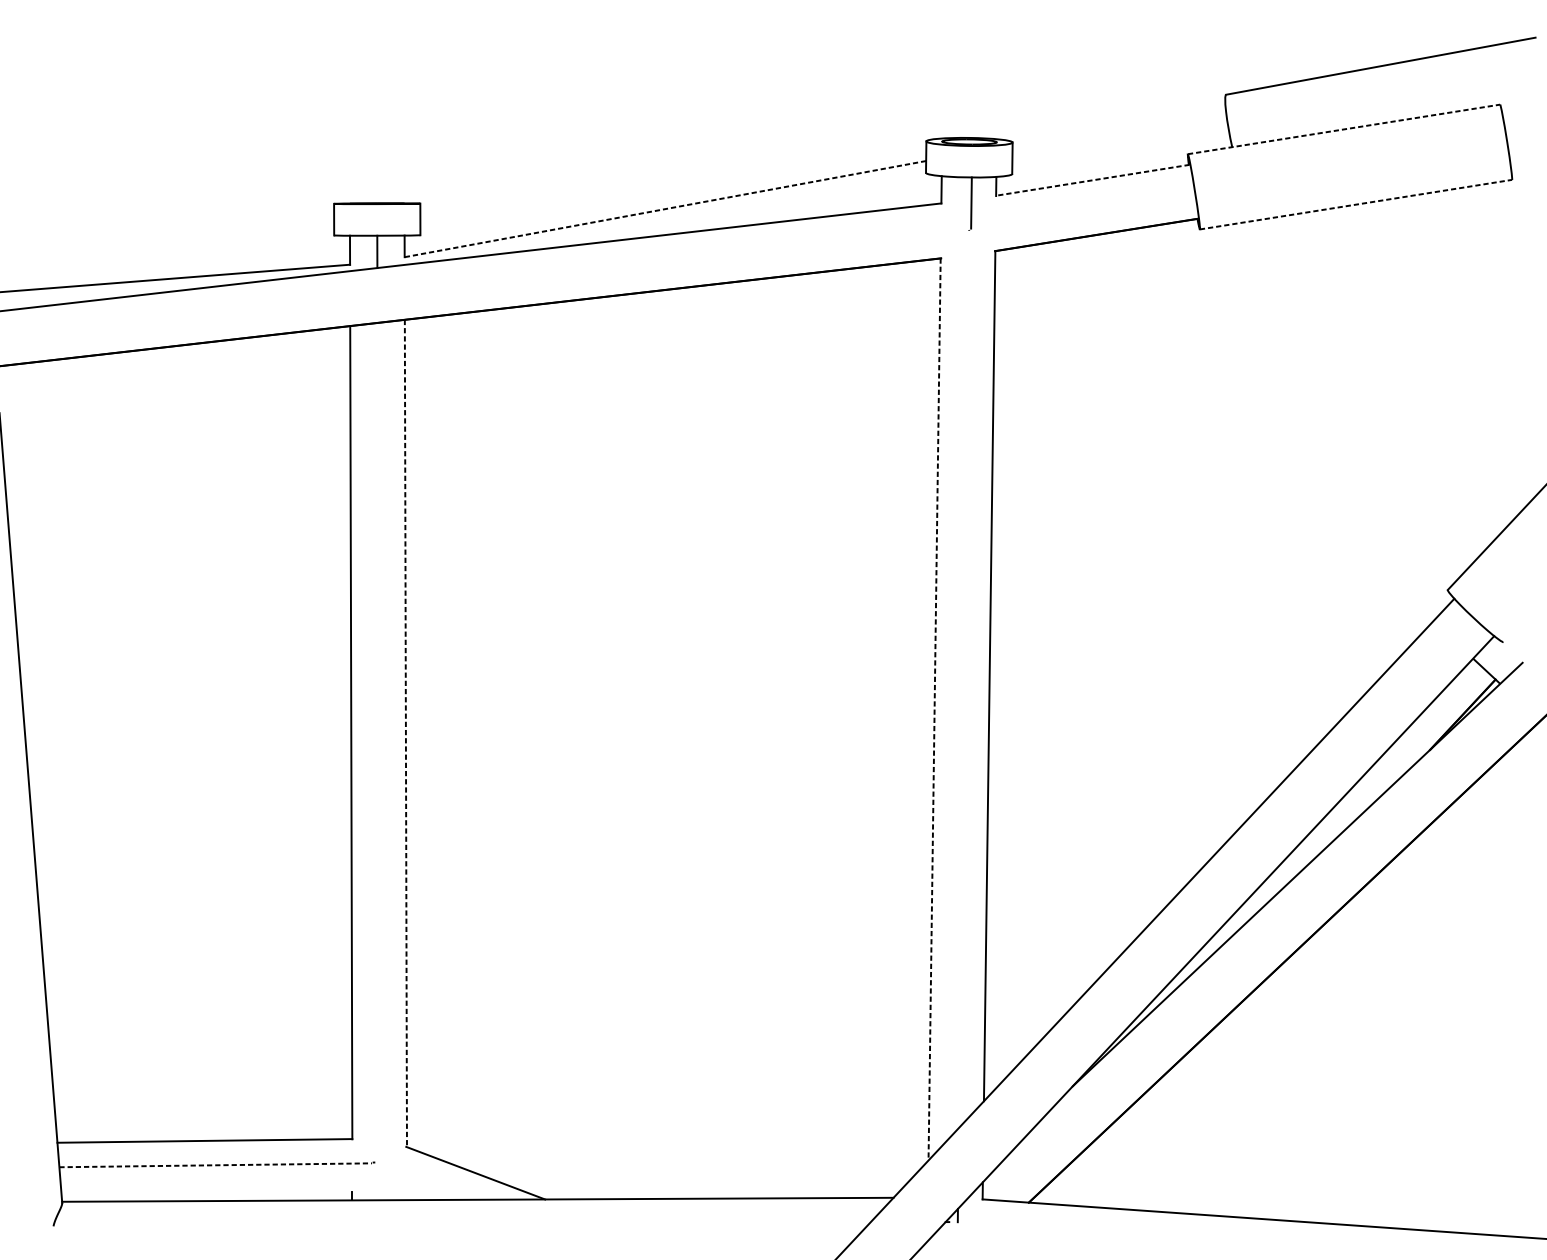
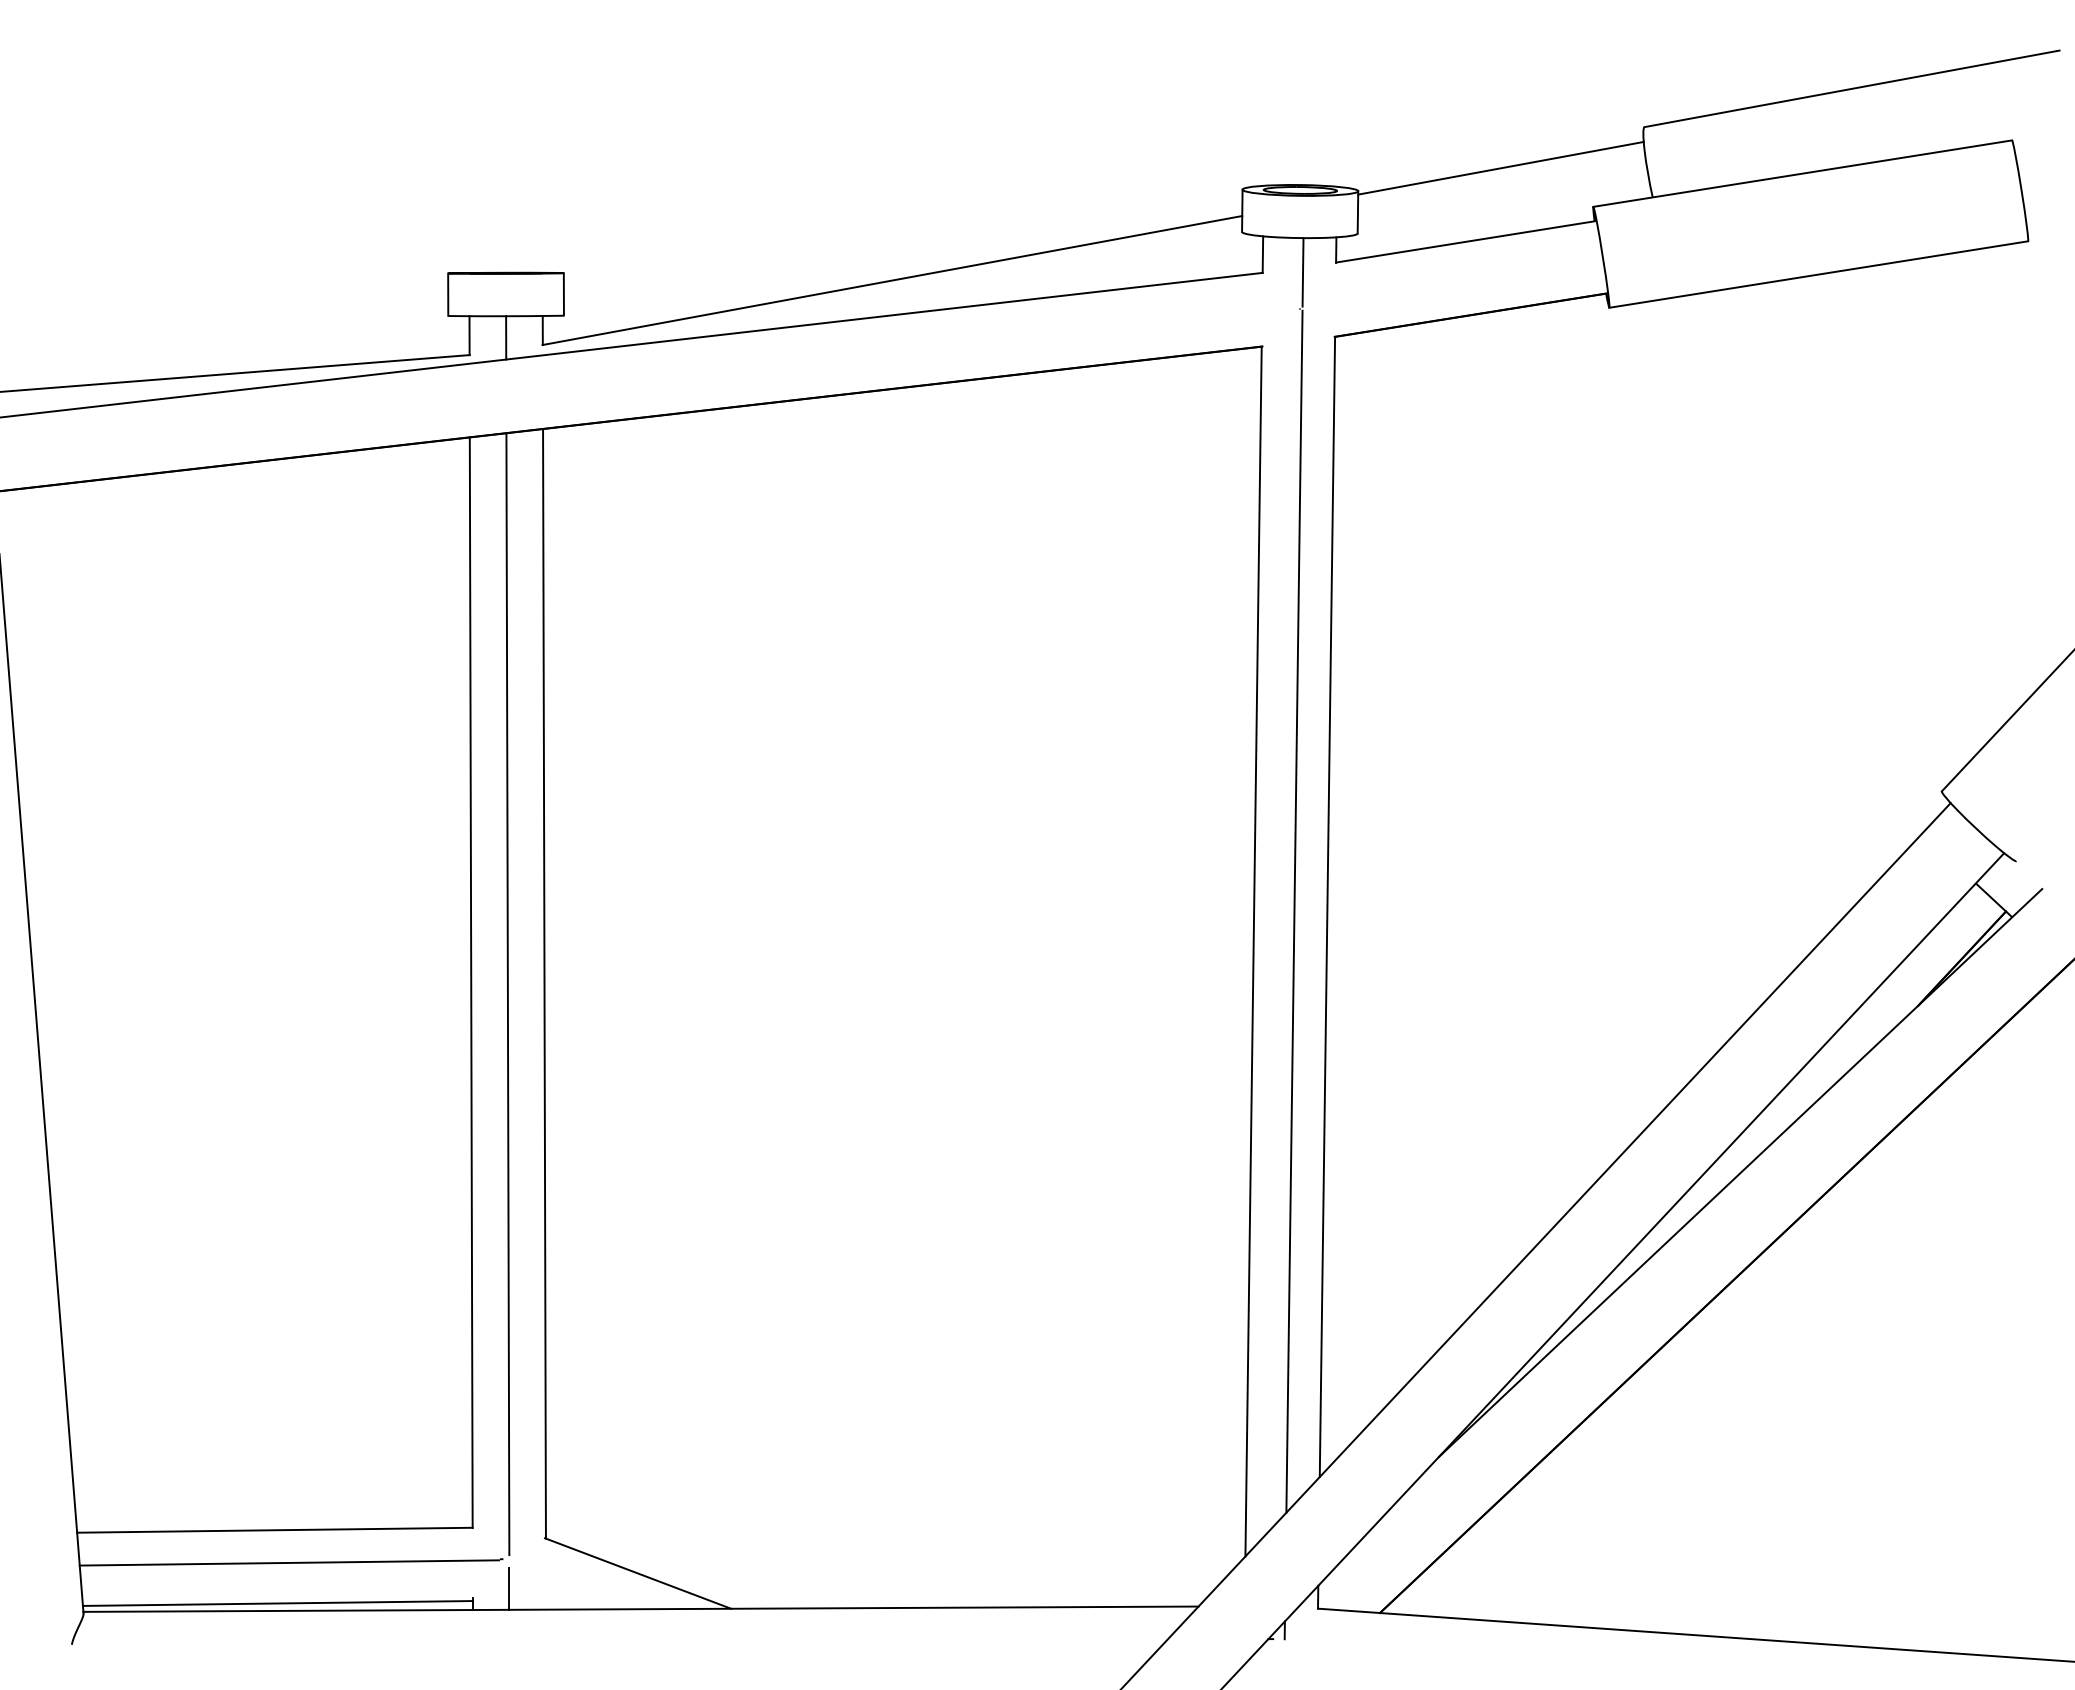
line: (1118, 124) -> (1500, 167), added
line: (1343, 129) -> (1802, 173), dashed -> solid
line: (1092, 180) -> (1465, 241), dashed -> solid
line: (1355, 204) -> (1818, 274), dashed -> solid
line: (665, 209) -> (892, 280), dashed -> solid
line: (965, 679) -> (1294, 911), added
line: (934, 709) -> (1253, 951), dashed -> solid
line: (405, 733) -> (544, 983), dashed -> solid
line: (378, 741) -> (507, 994), added
line: (215, 1164) -> (289, 1562), dashed -> solid
line: (379, 1184) -> (509, 1588), added
line: (206, 1195) -> (277, 1603), added

